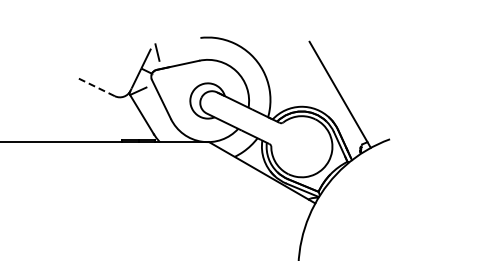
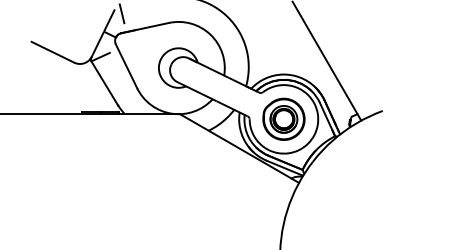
line: (95, 86) -> (52, 51), dashed -> solid
part: (301, 146) -> (283, 119), added

